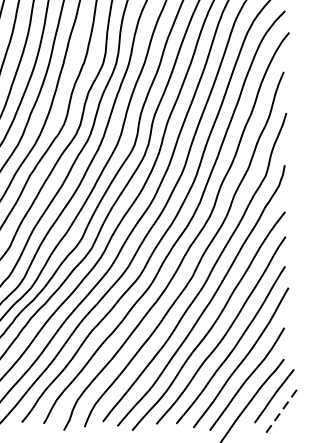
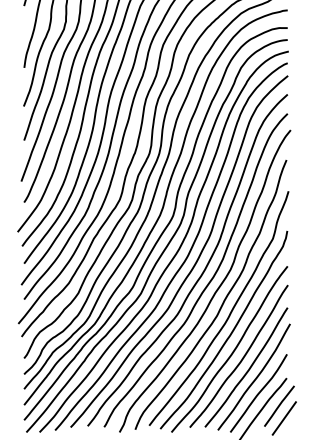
line: (281, 412) -> (284, 418), dashed -> solid

